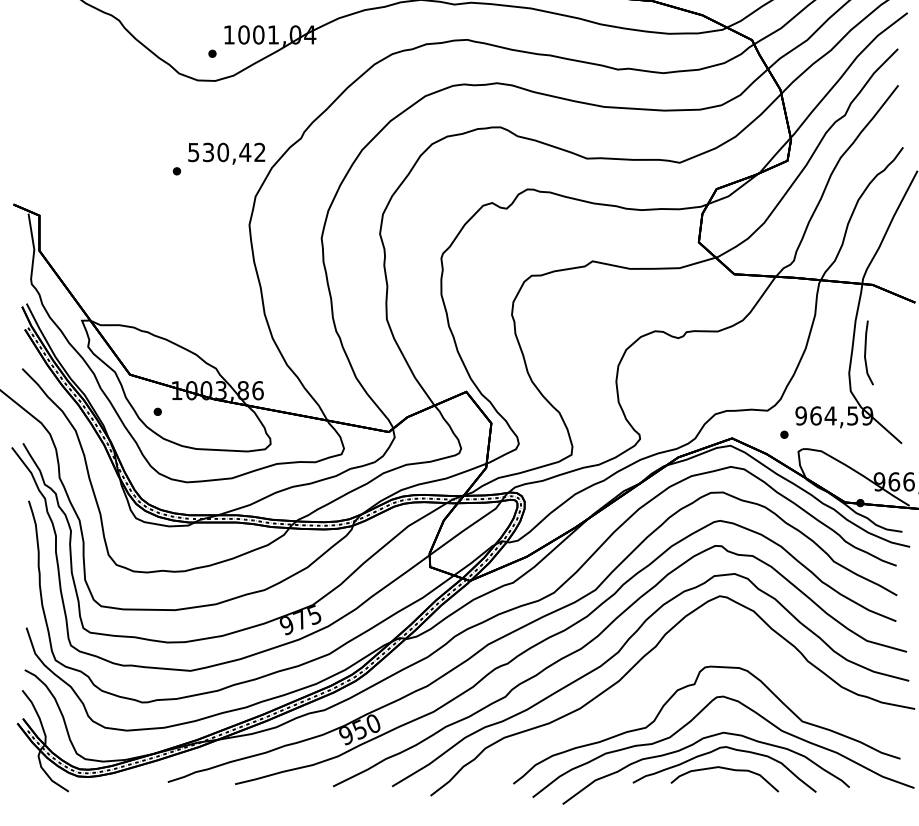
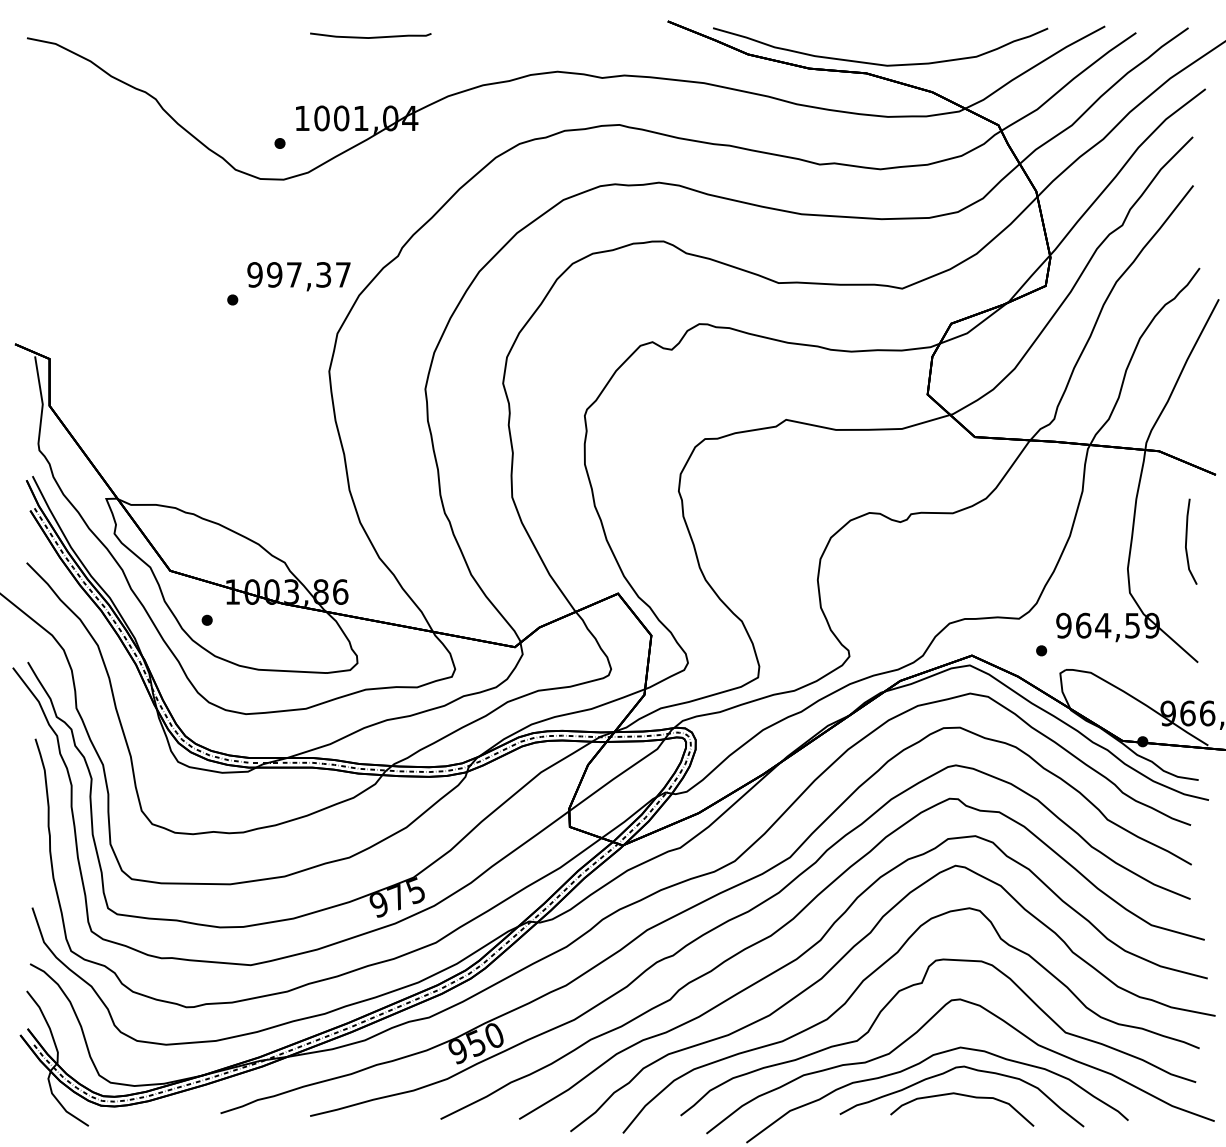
text: (226, 152) -> (298, 274), 530,42 -> 997,37
line: (866, 351) -> (1187, 540), moved
curve: (656, 678) -> (871, 975), added

